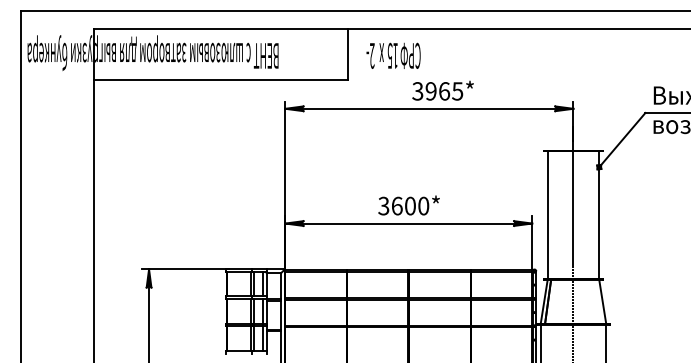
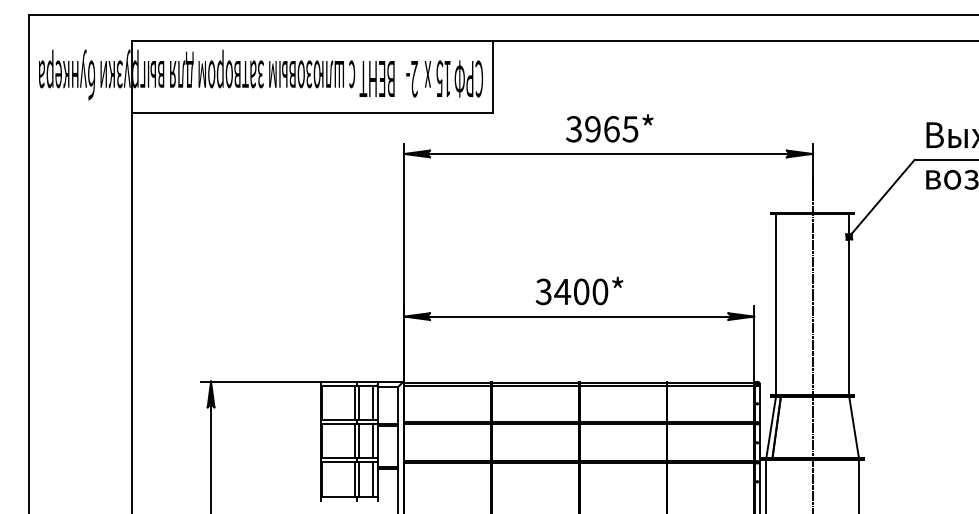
text: (393, 55) -> (444, 78), moved
text: (442, 90) -> (609, 128), moved
text: (397, 205) -> (562, 291), 3600* -> 3400*

